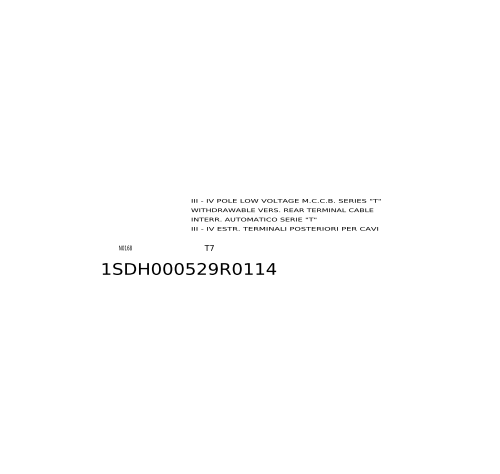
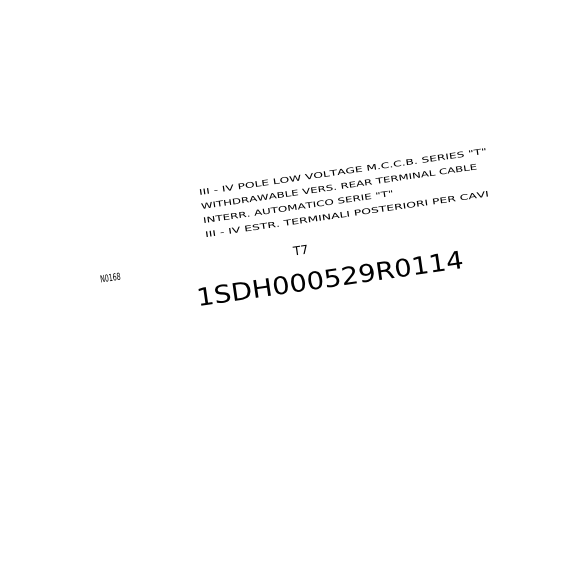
text: (208, 247) -> (298, 249), moved
text: (189, 268) -> (330, 277), moved

